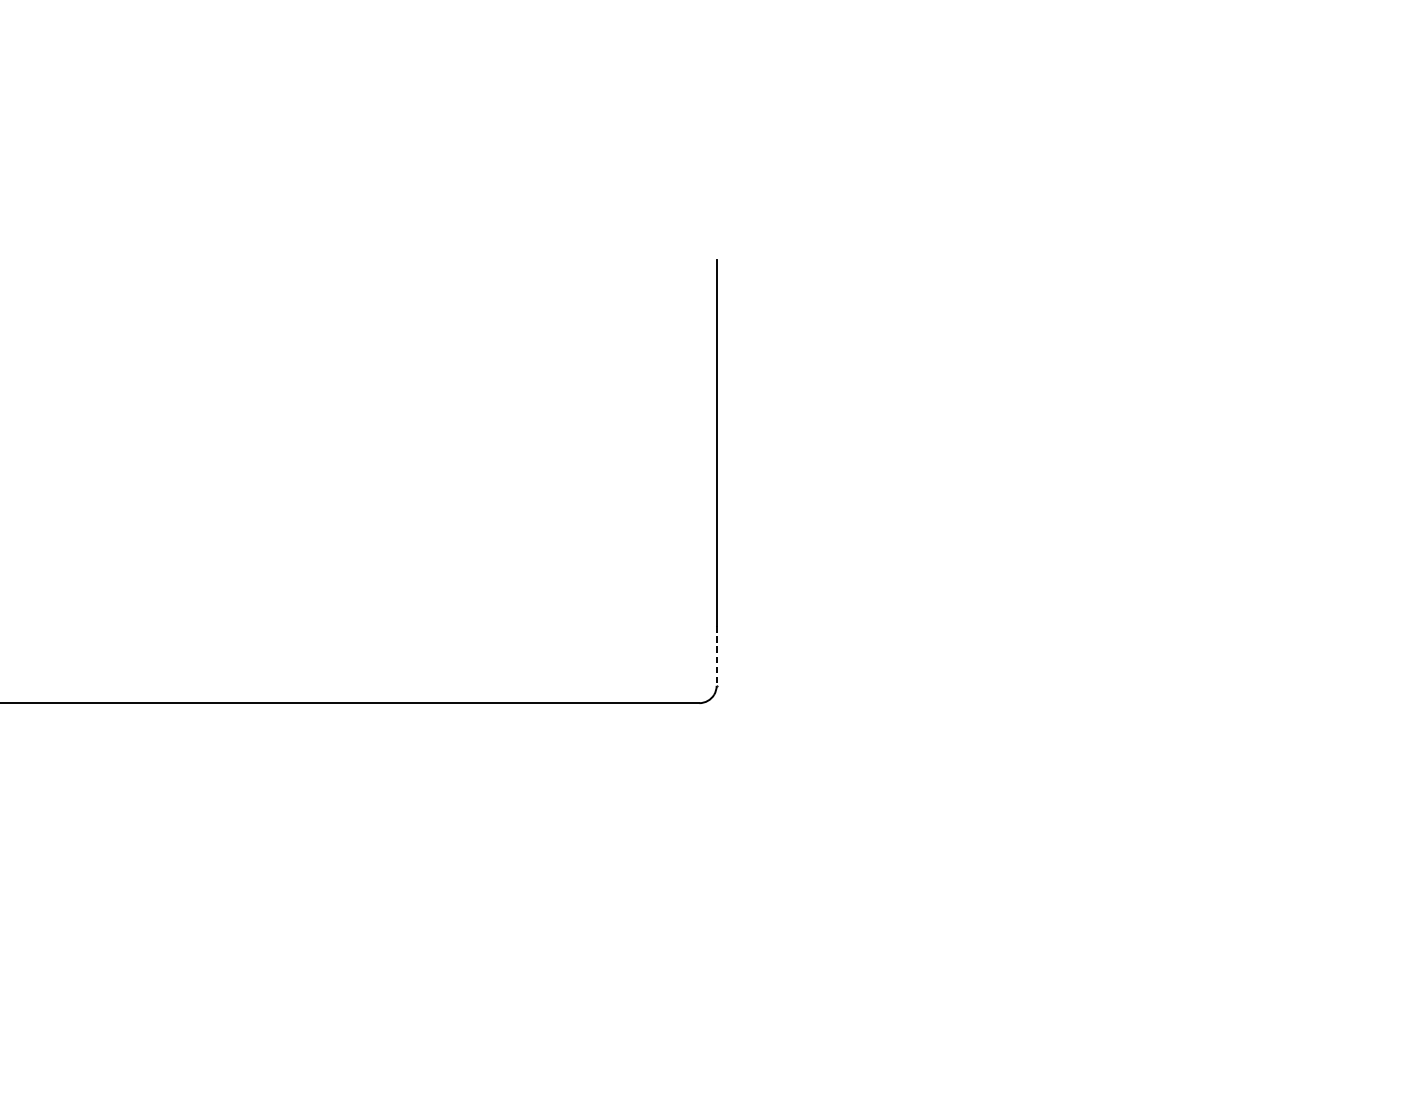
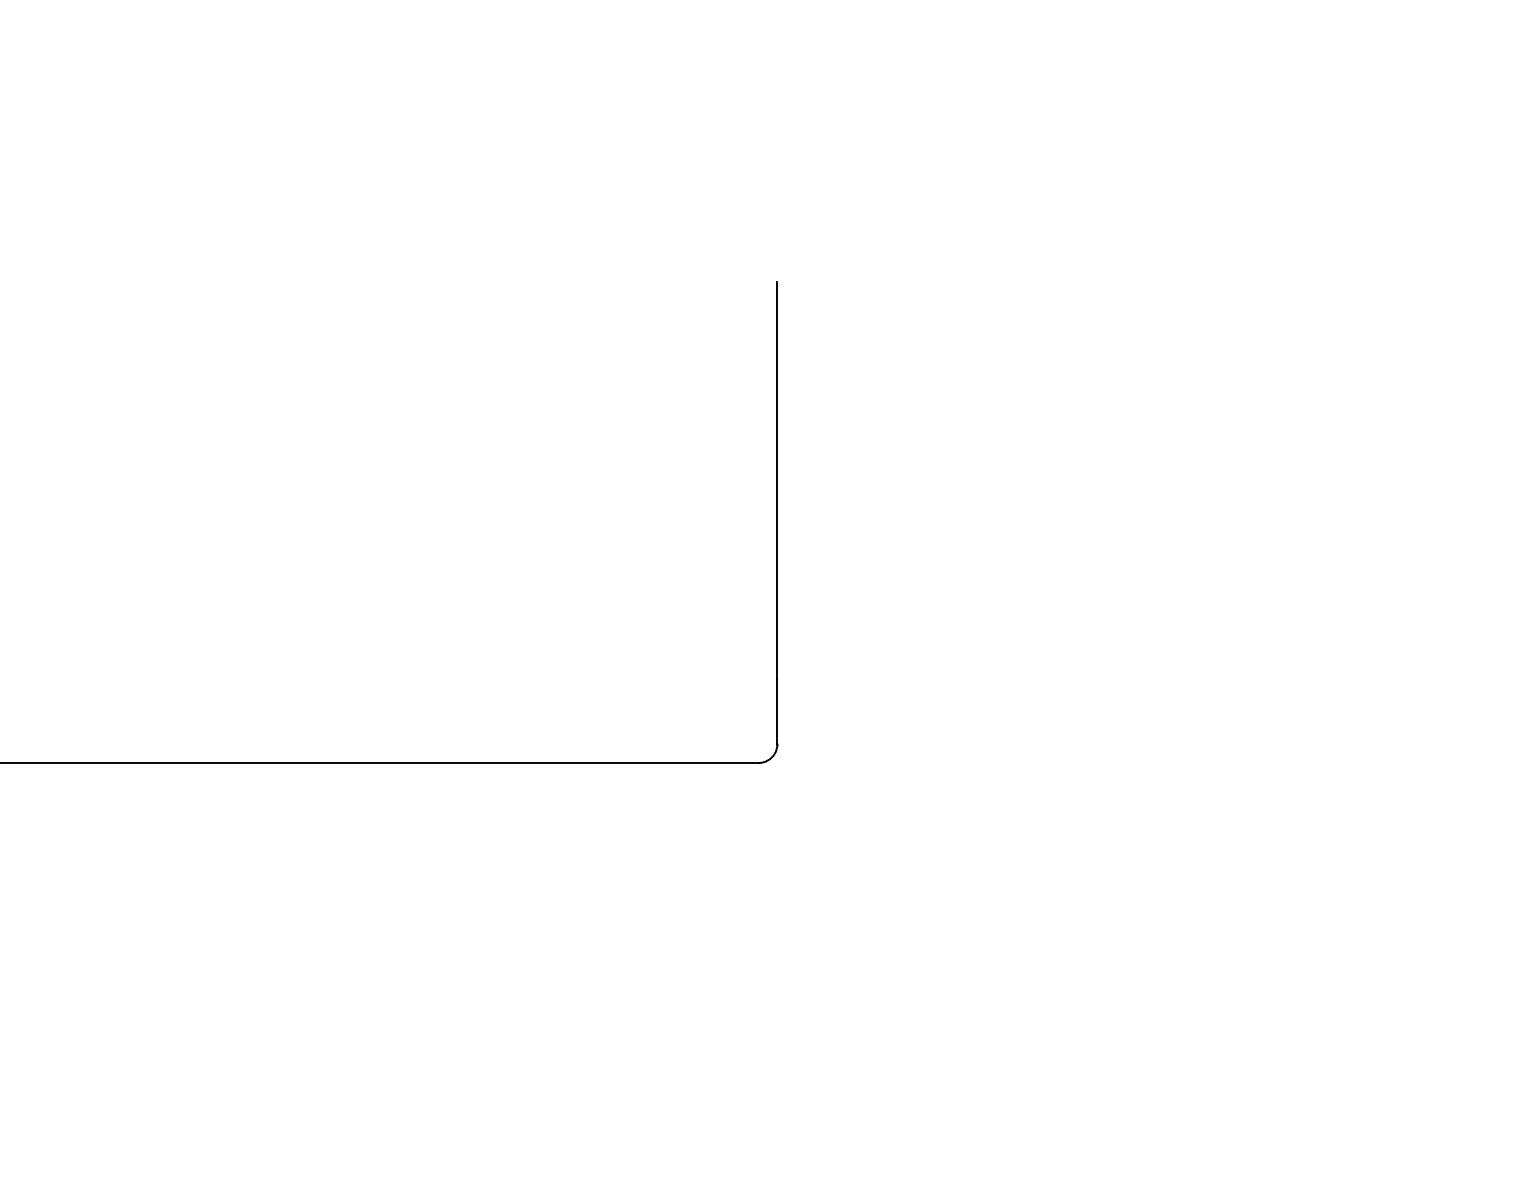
line: (716, 656) -> (777, 712), dashed -> solid

